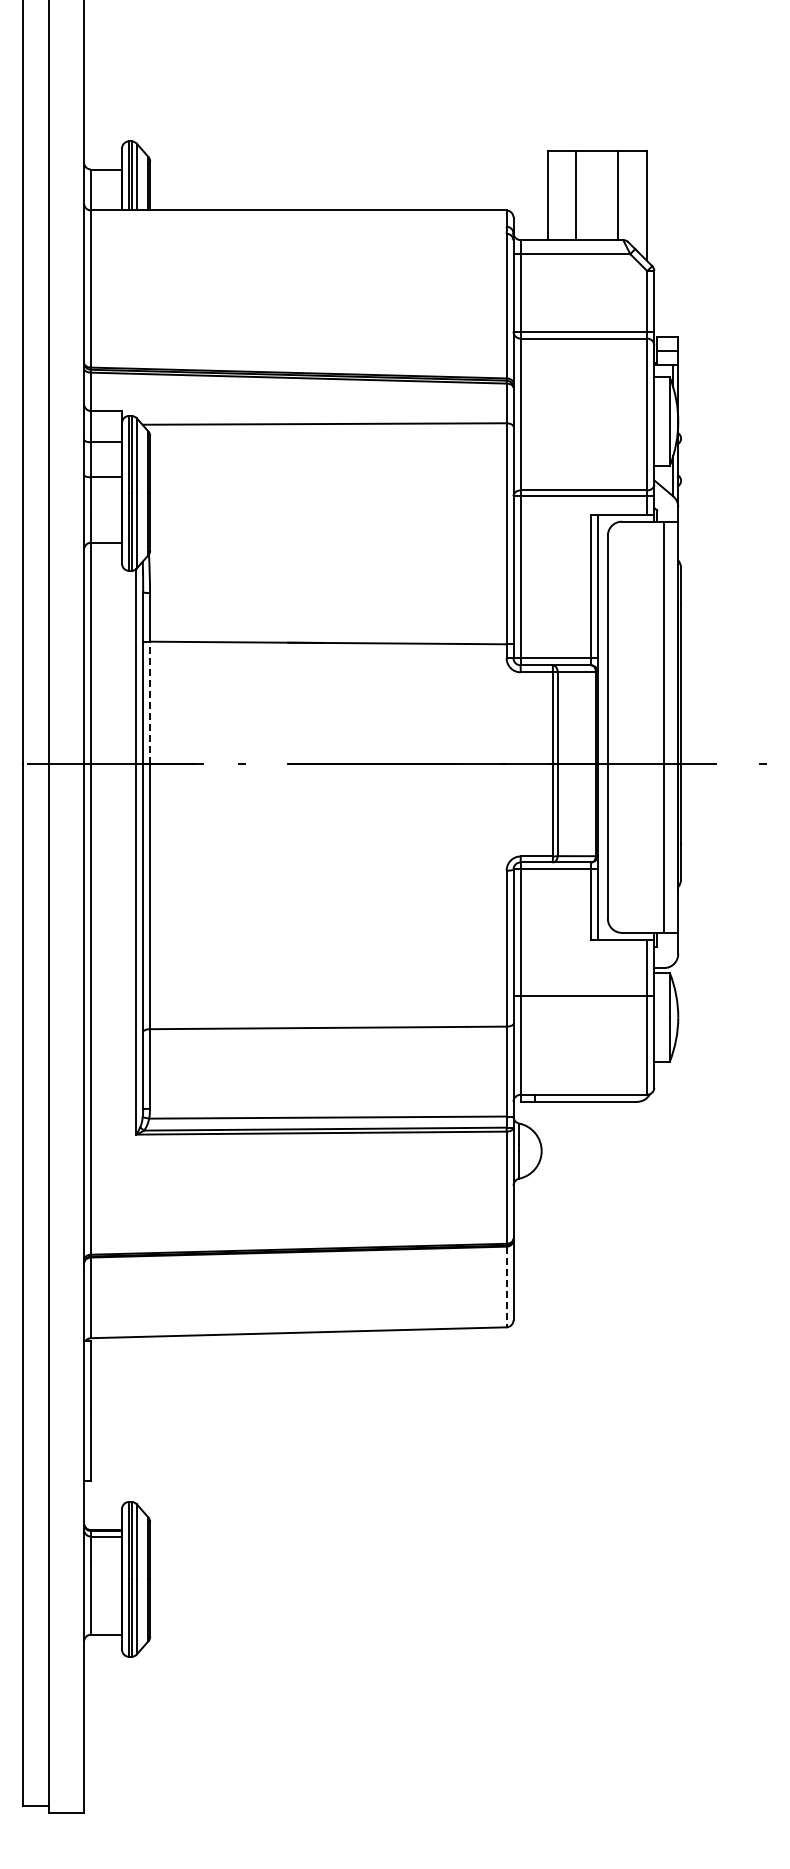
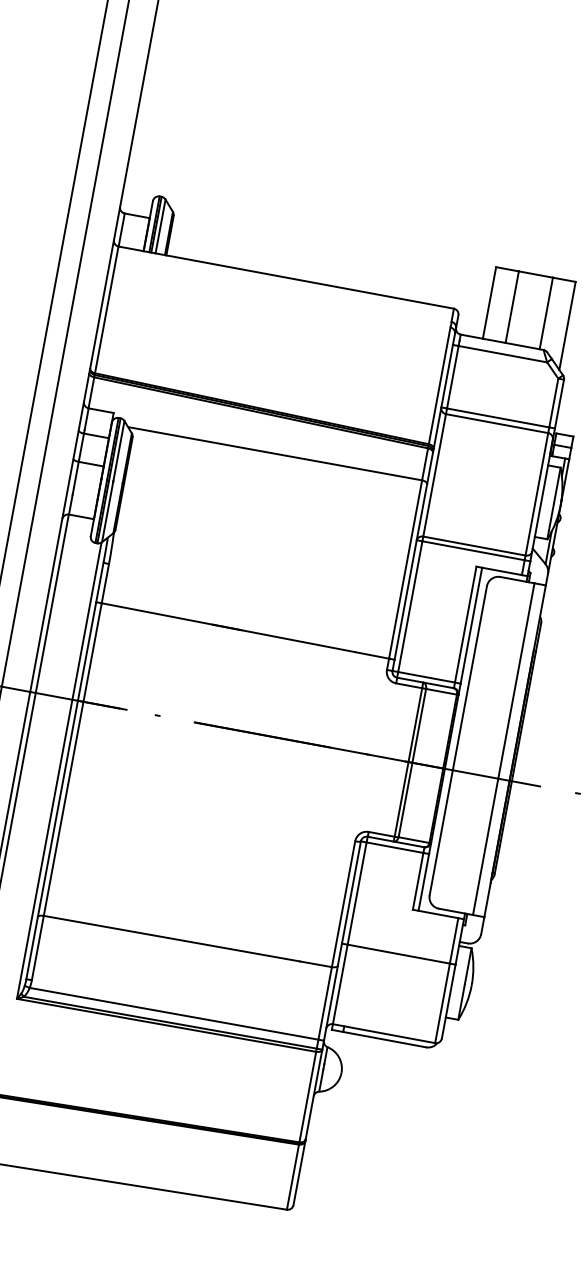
line: (150, 702) -> (93, 652), dashed -> solid
line: (506, 1287) -> (292, 1177), dashed -> solid

